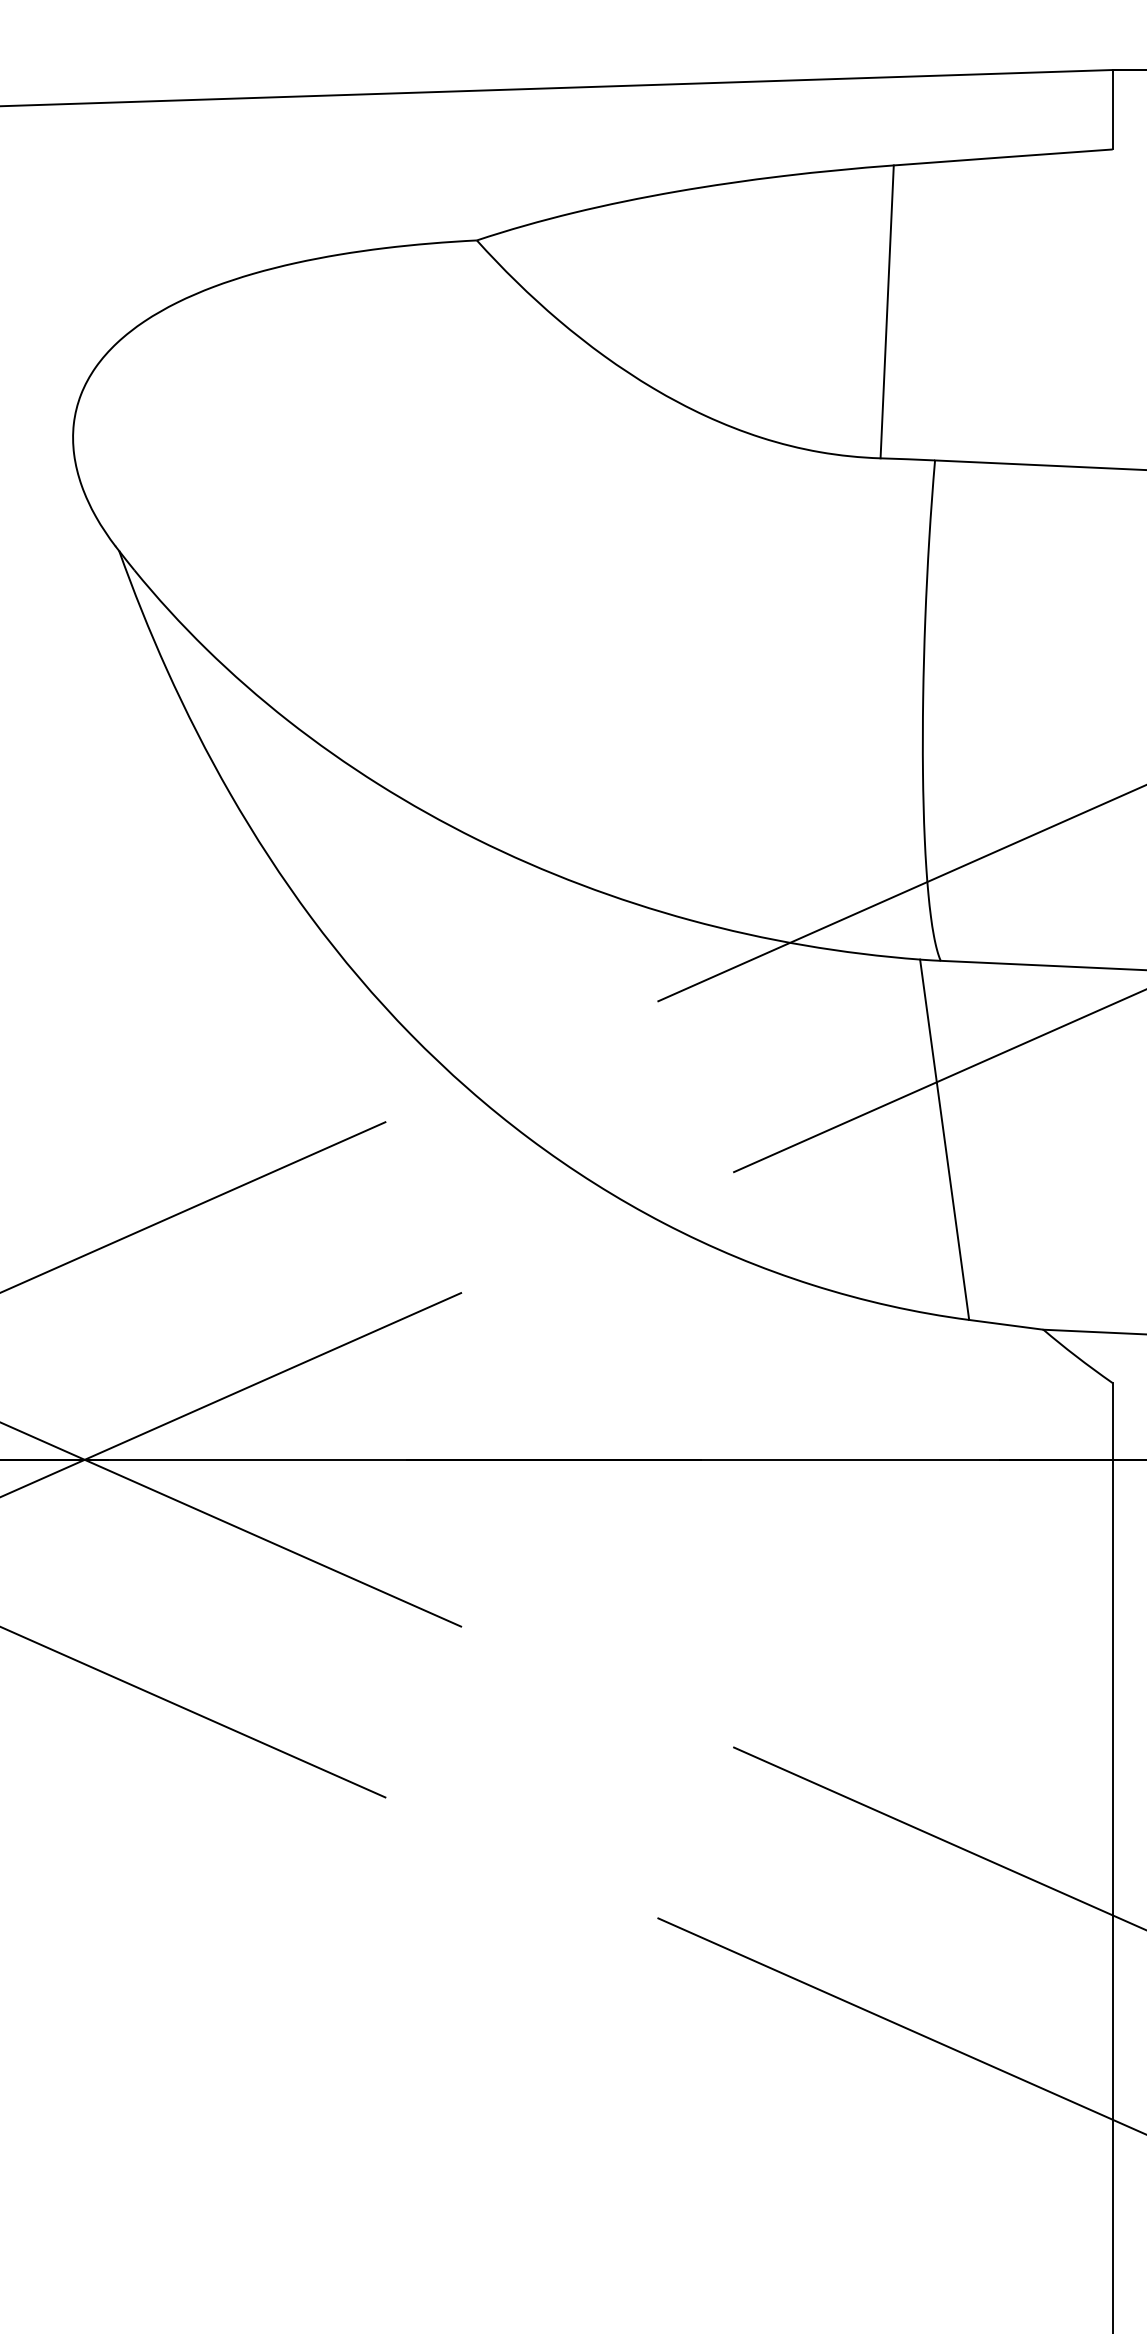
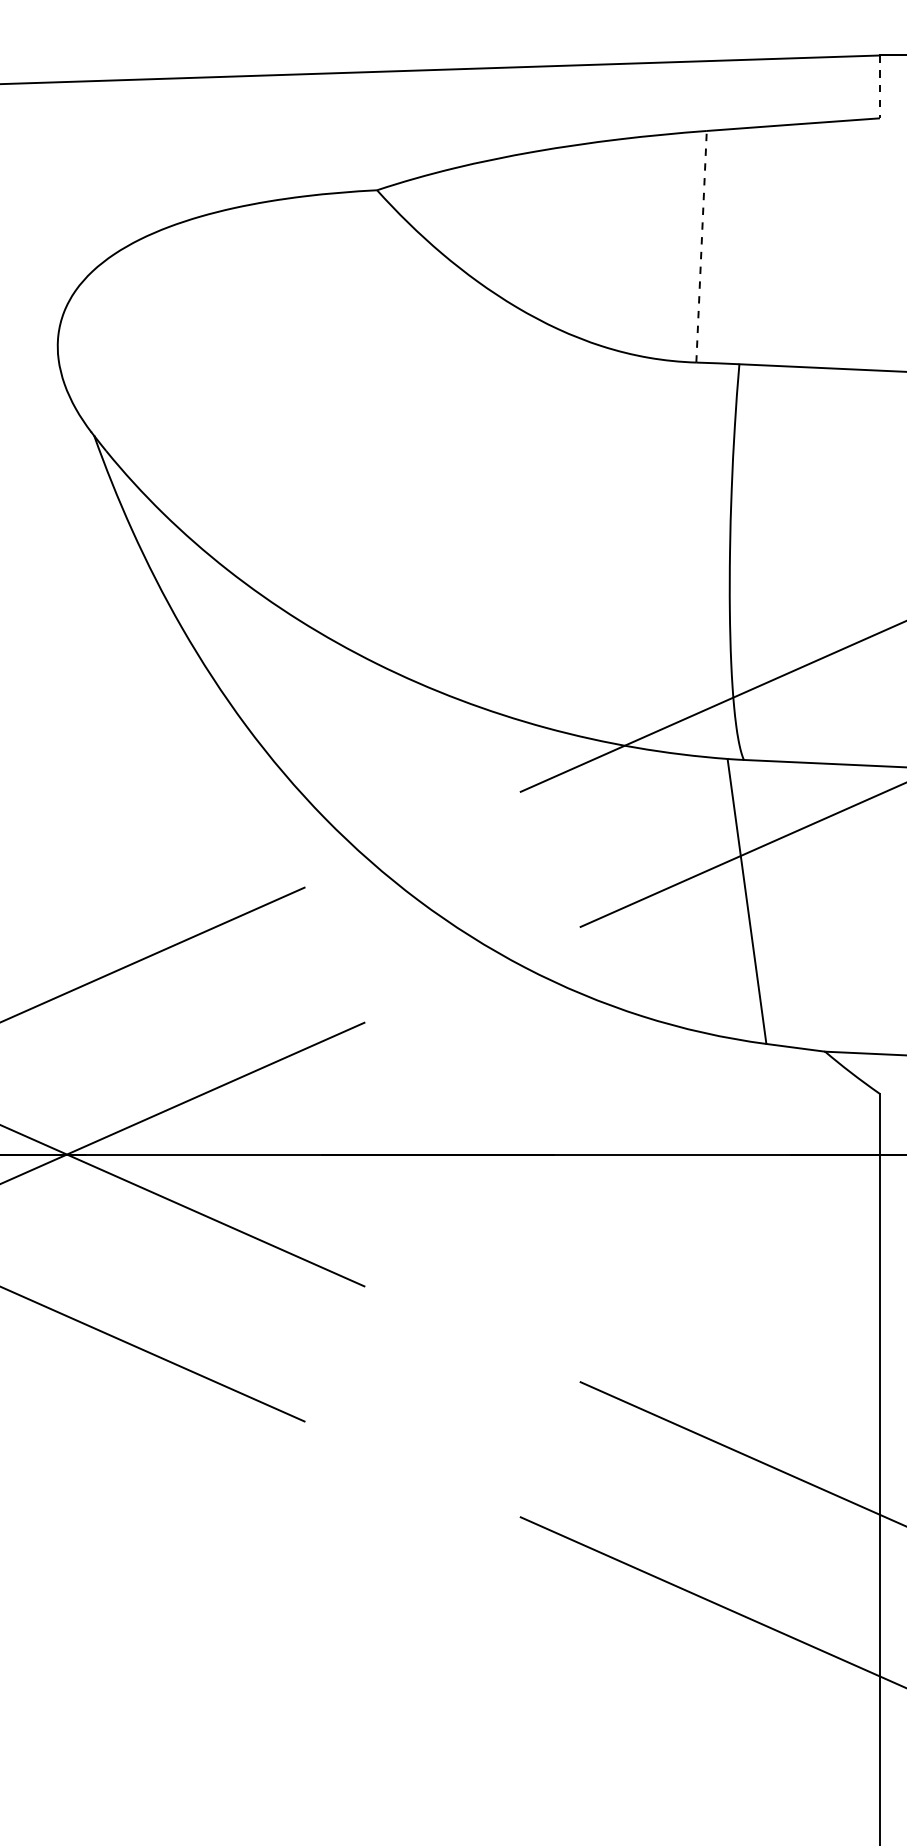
line: (1112, 109) -> (879, 86), solid -> dashed
line: (887, 311) -> (701, 246), solid -> dashed

